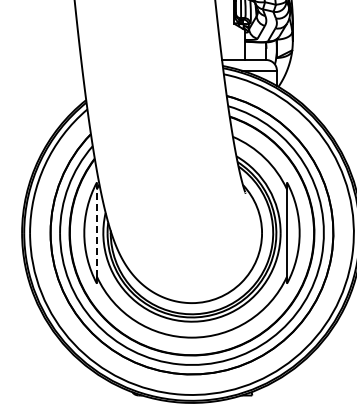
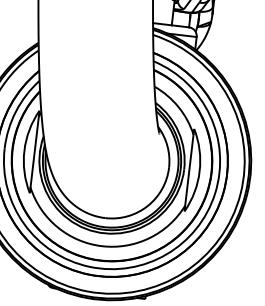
line: (96, 233) -> (34, 152), dashed -> solid

